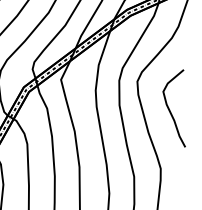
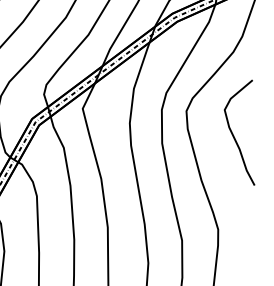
curve: (170, 110) -> (234, 135), moved

